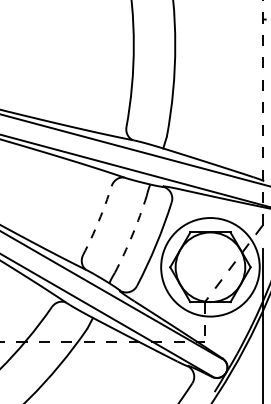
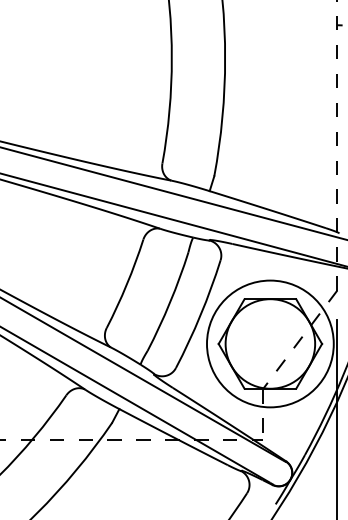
arc: (98, 221) -> (126, 284), dashed -> solid
arc: (132, 235) -> (170, 302), dashed -> solid

